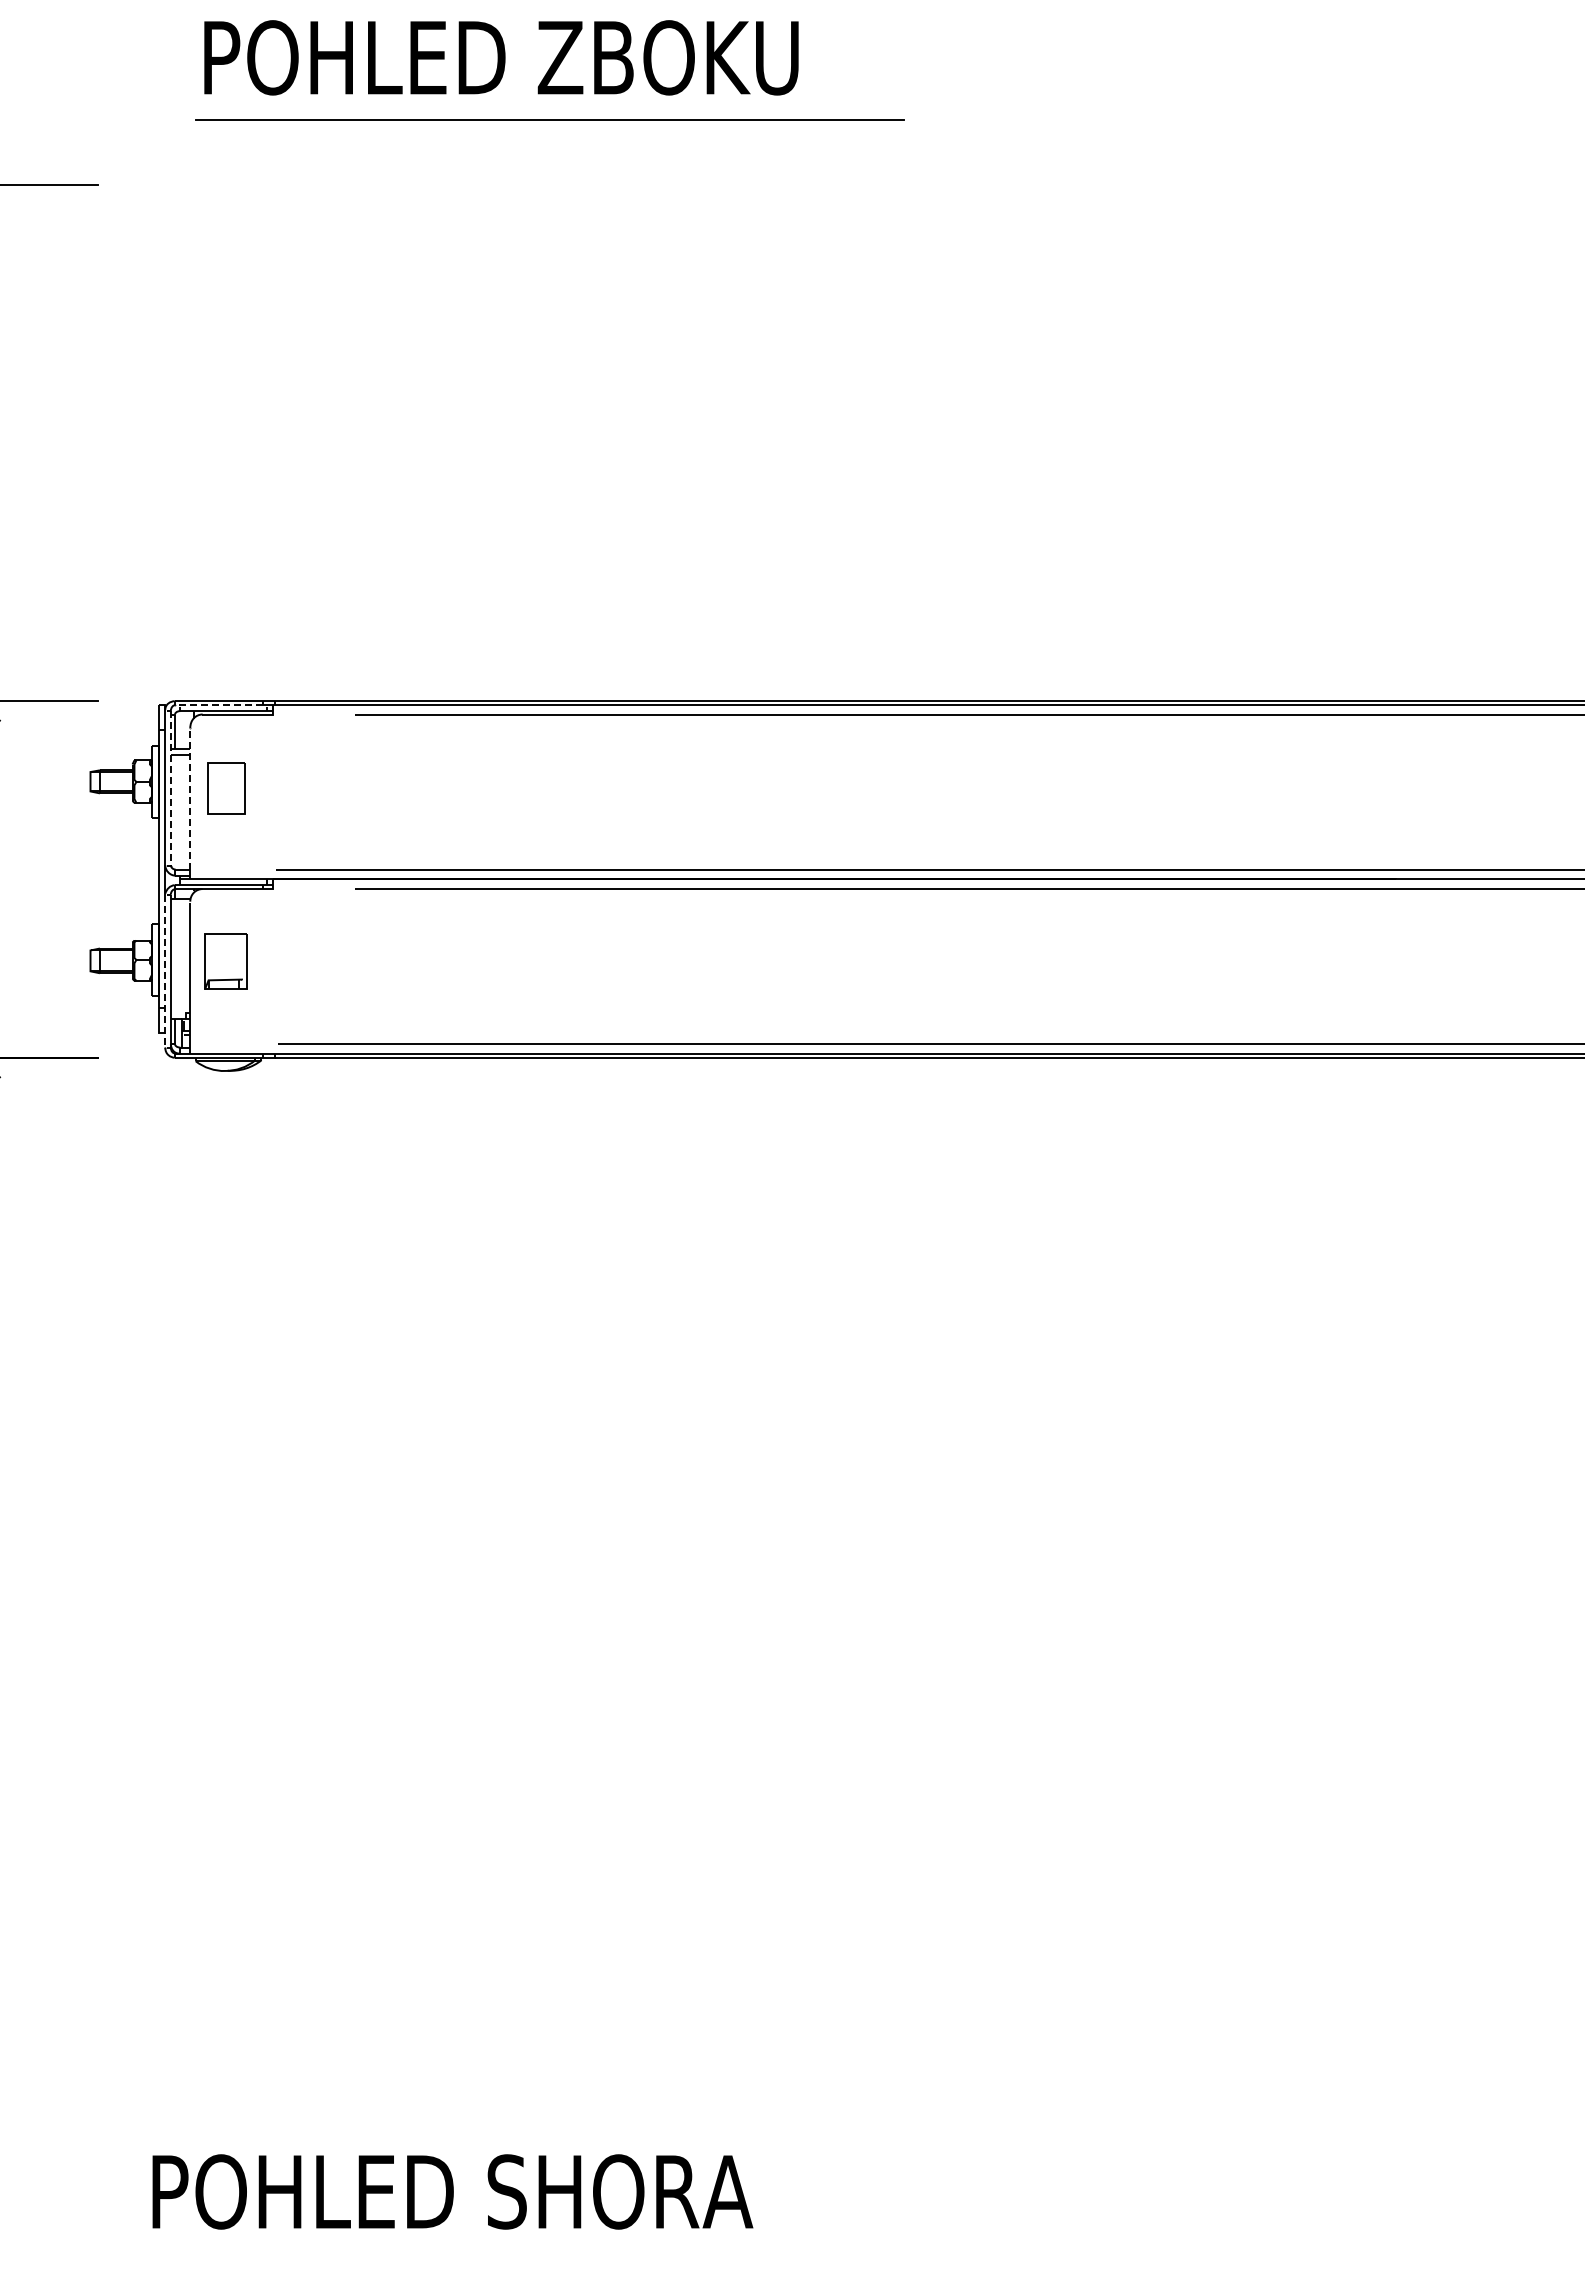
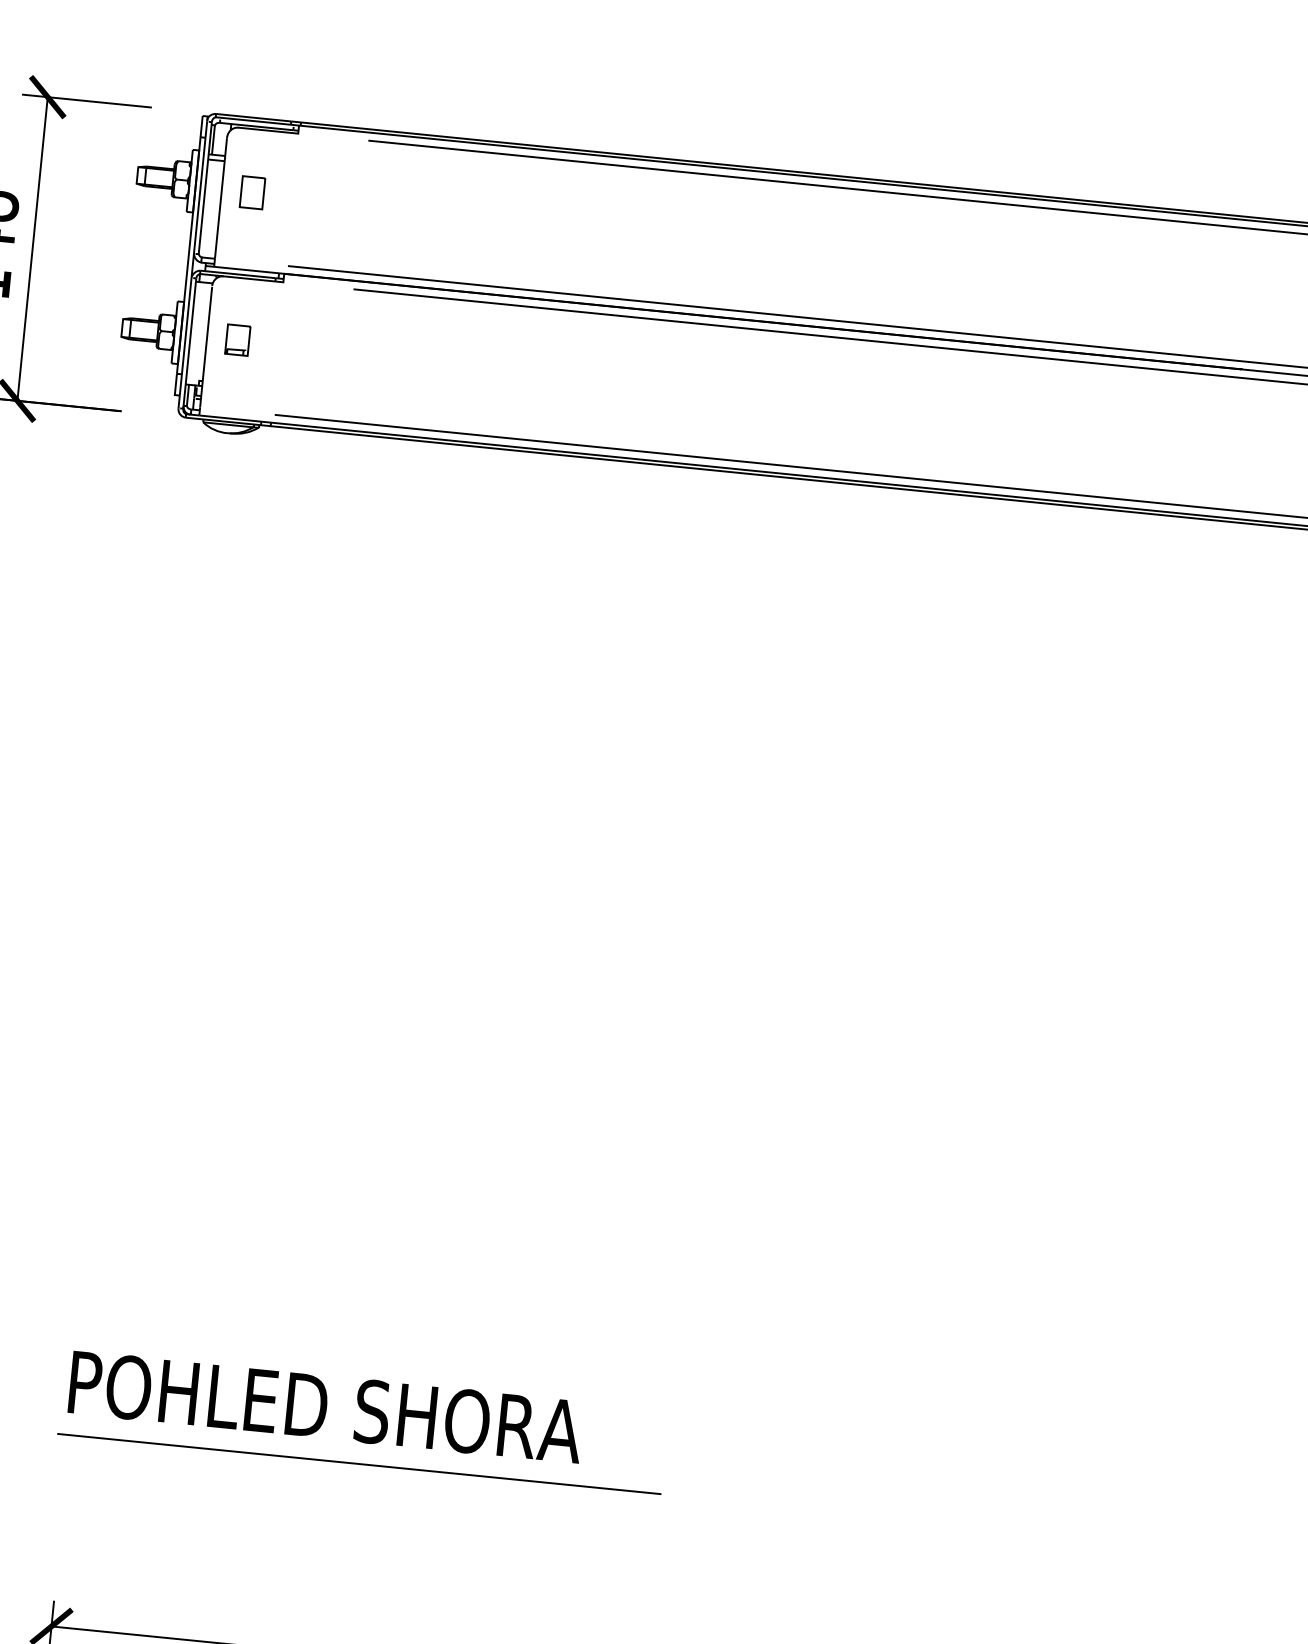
line: (218, 705) -> (252, 121), dashed -> solid
part: (226, 788) -> (252, 192), size x0.71
line: (170, 789) -> (204, 188), dashed -> solid
line: (190, 797) -> (221, 197), dashed -> solid
part: (226, 961) -> (237, 340), size x0.62
line: (165, 971) -> (185, 343), dashed -> solid
line: (497, 2254) -> (358, 1464), added

